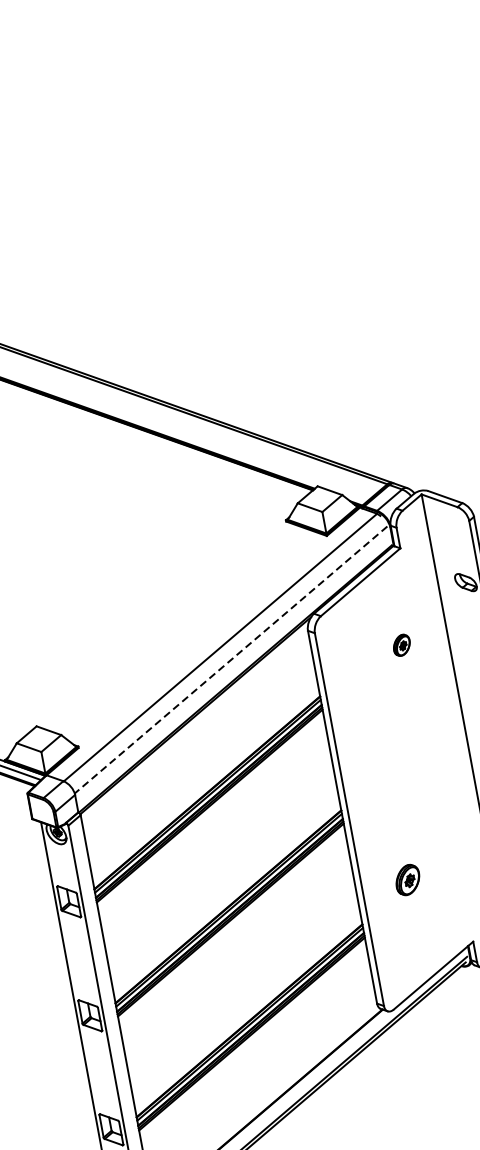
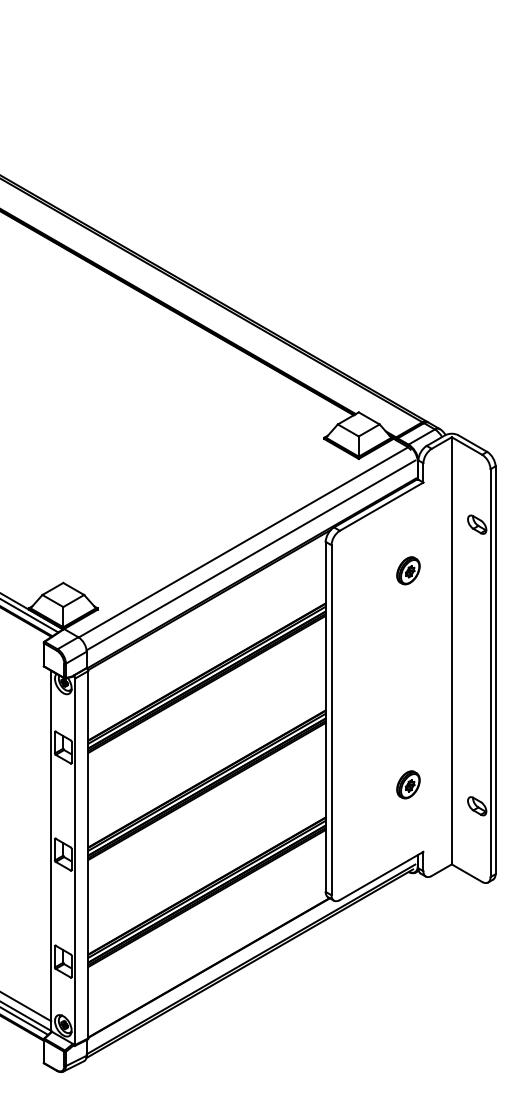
part: (401, 644) -> (408, 570), size x1.43
line: (230, 660) -> (250, 555), dashed -> solid
part: (407, 879) -> (408, 784), moved

